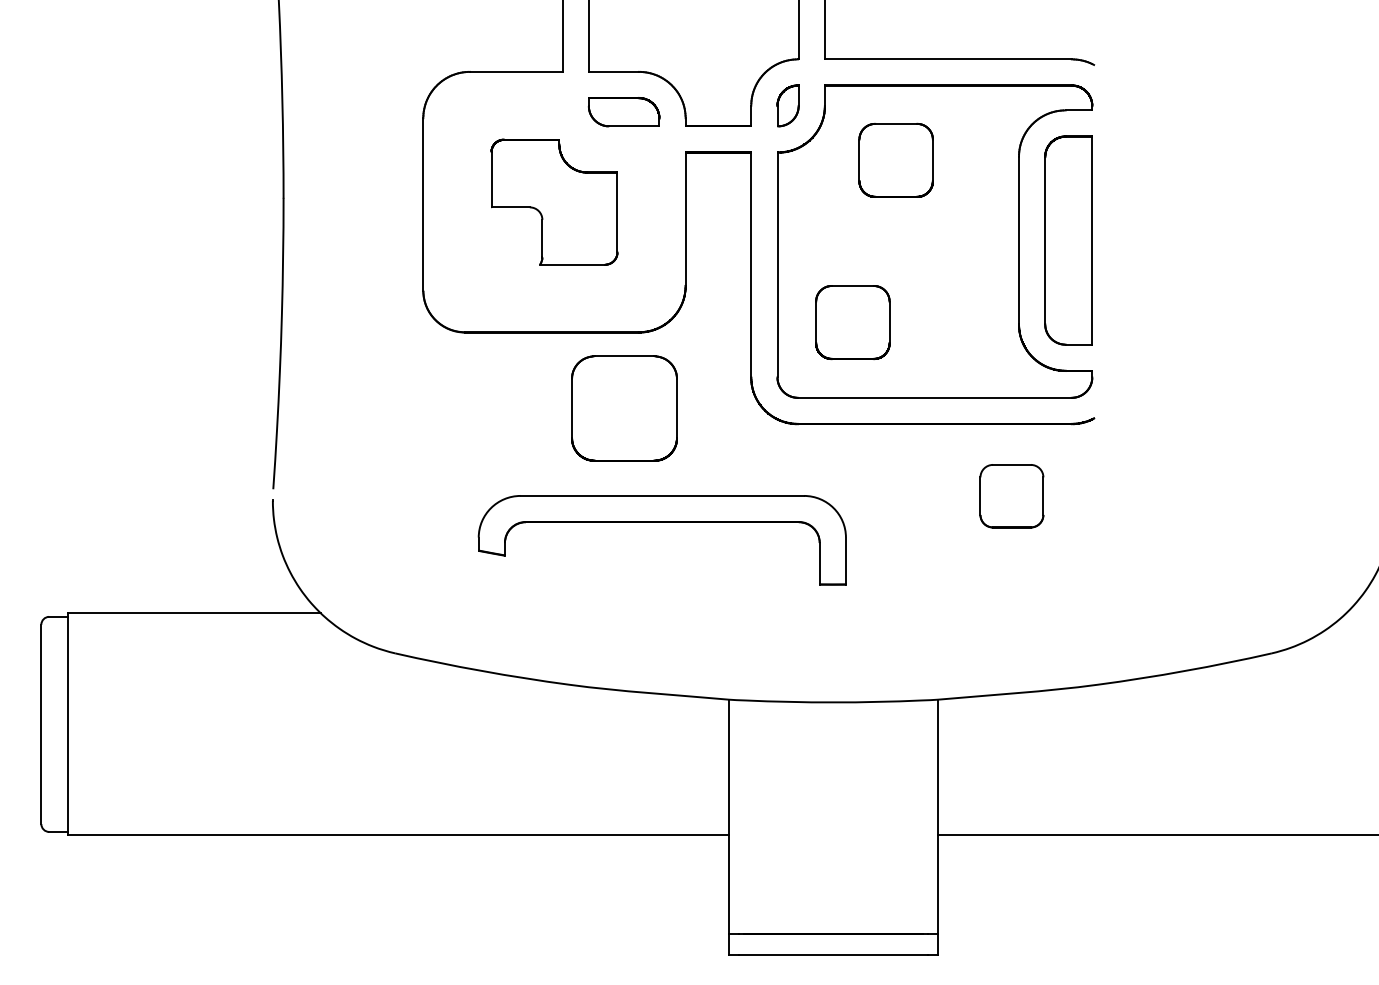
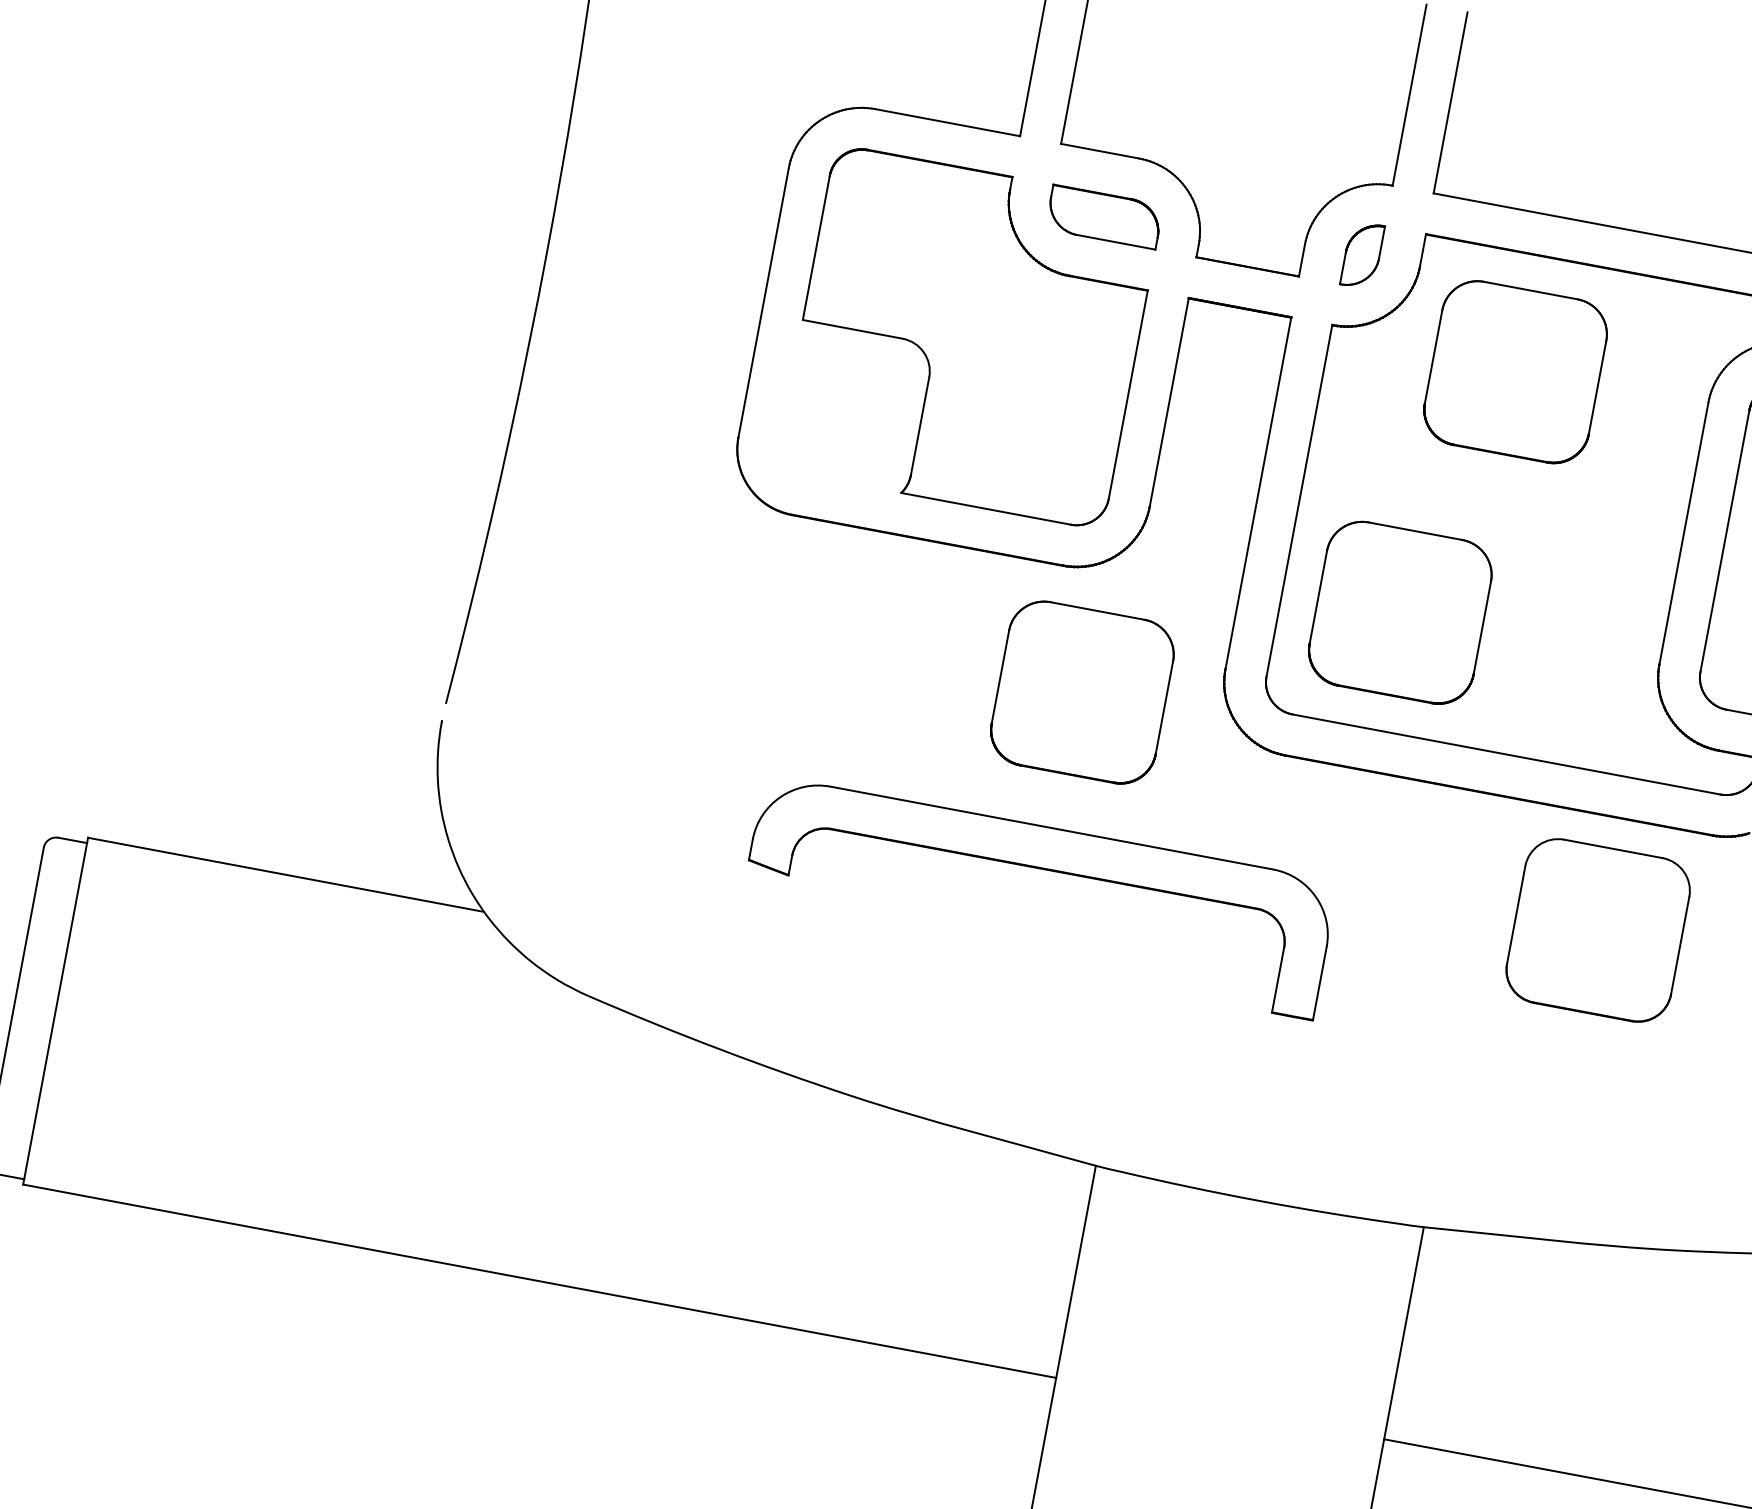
part: (895, 160) -> (1514, 372), size x1.43
part: (554, 202) -> (969, 337), size x1.67
part: (852, 322) -> (1399, 612), size x1.43
part: (624, 408) -> (1082, 692), moved
part: (1011, 496) -> (1597, 931), size x1.67

